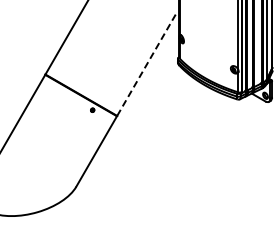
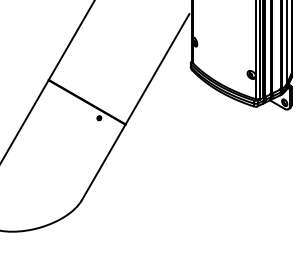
line: (147, 64) -> (158, 69), dashed -> solid

